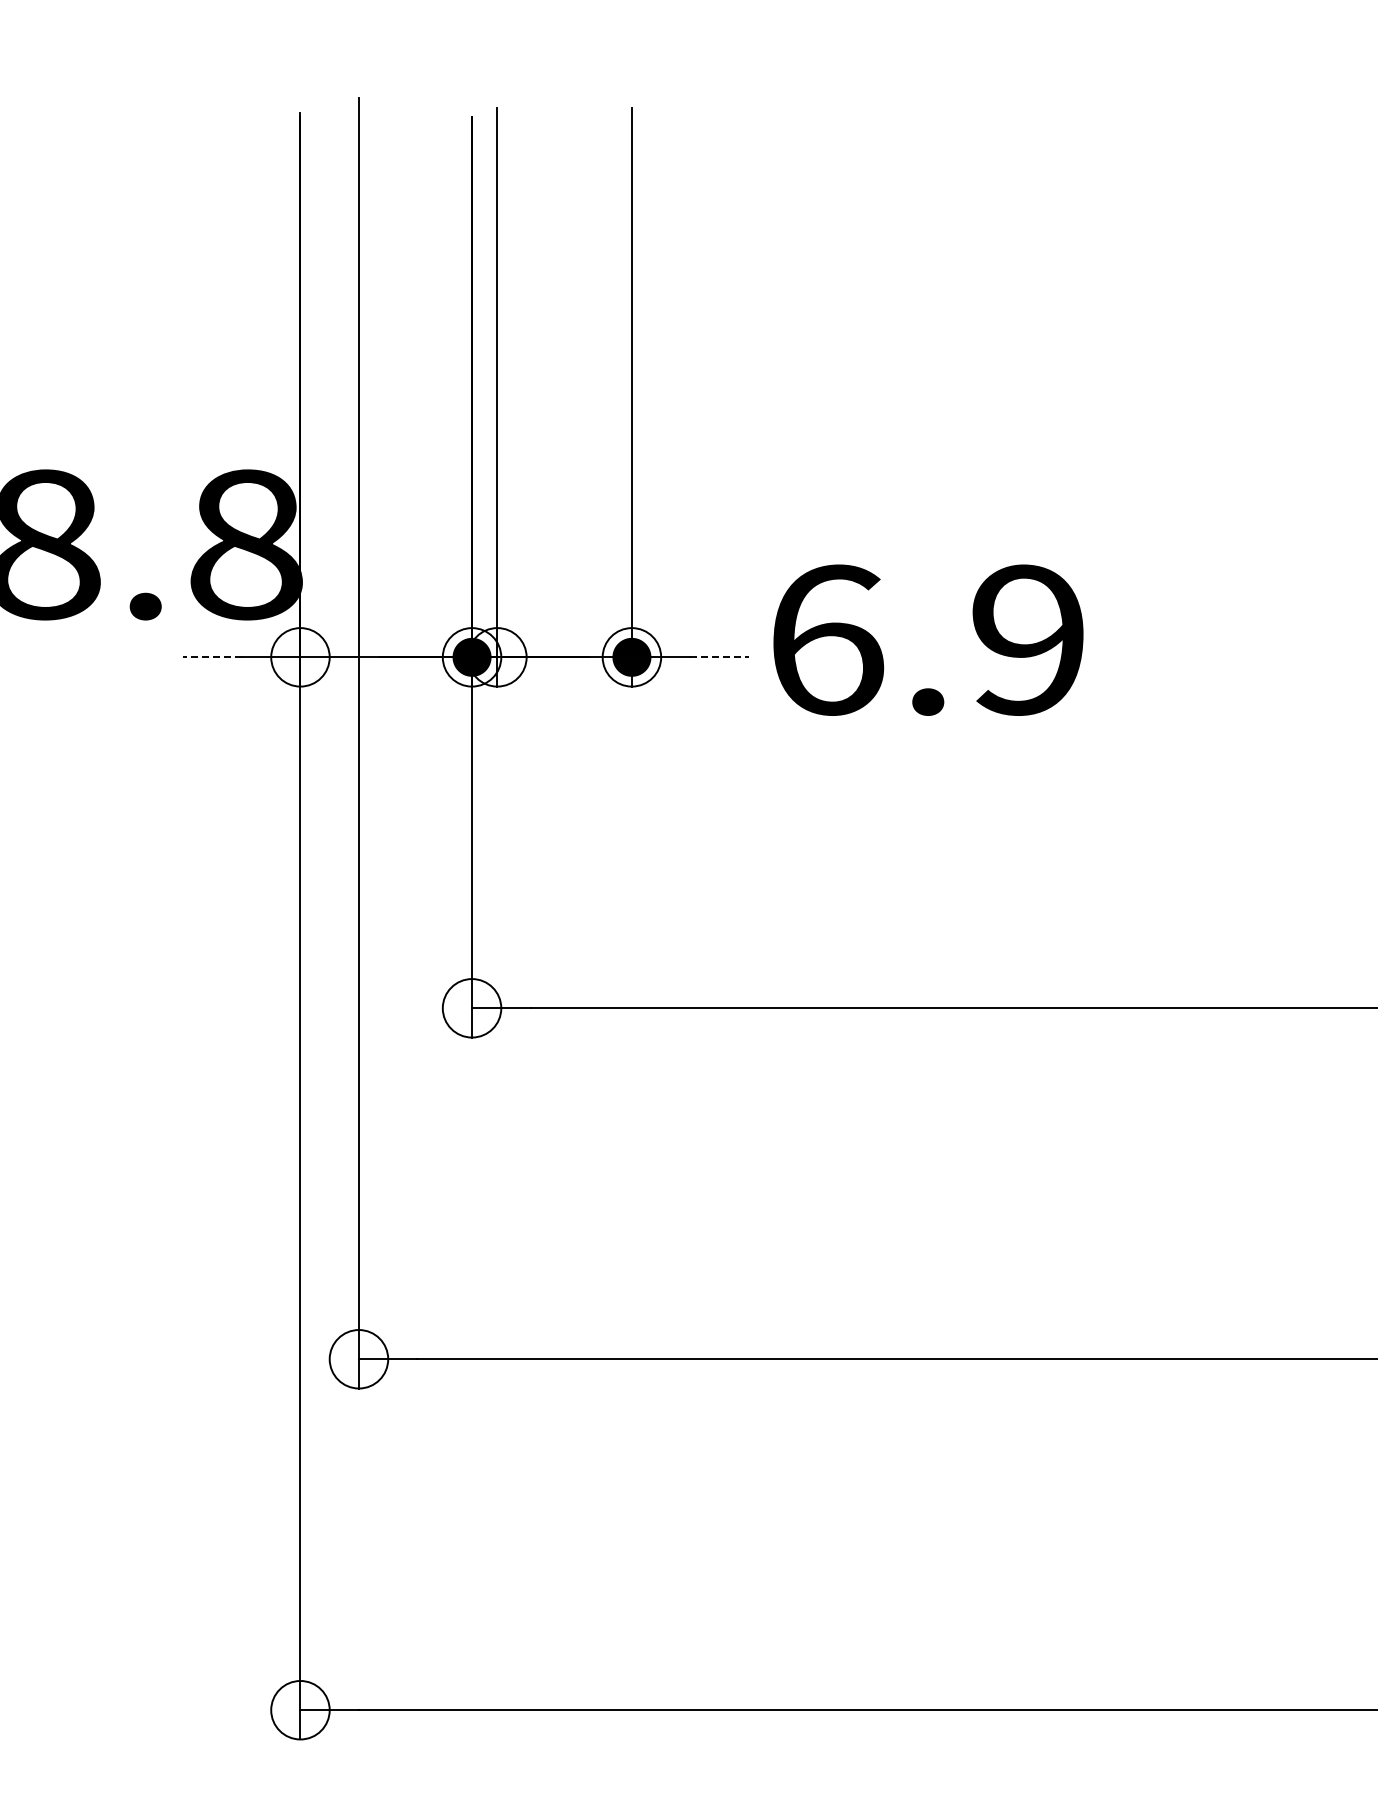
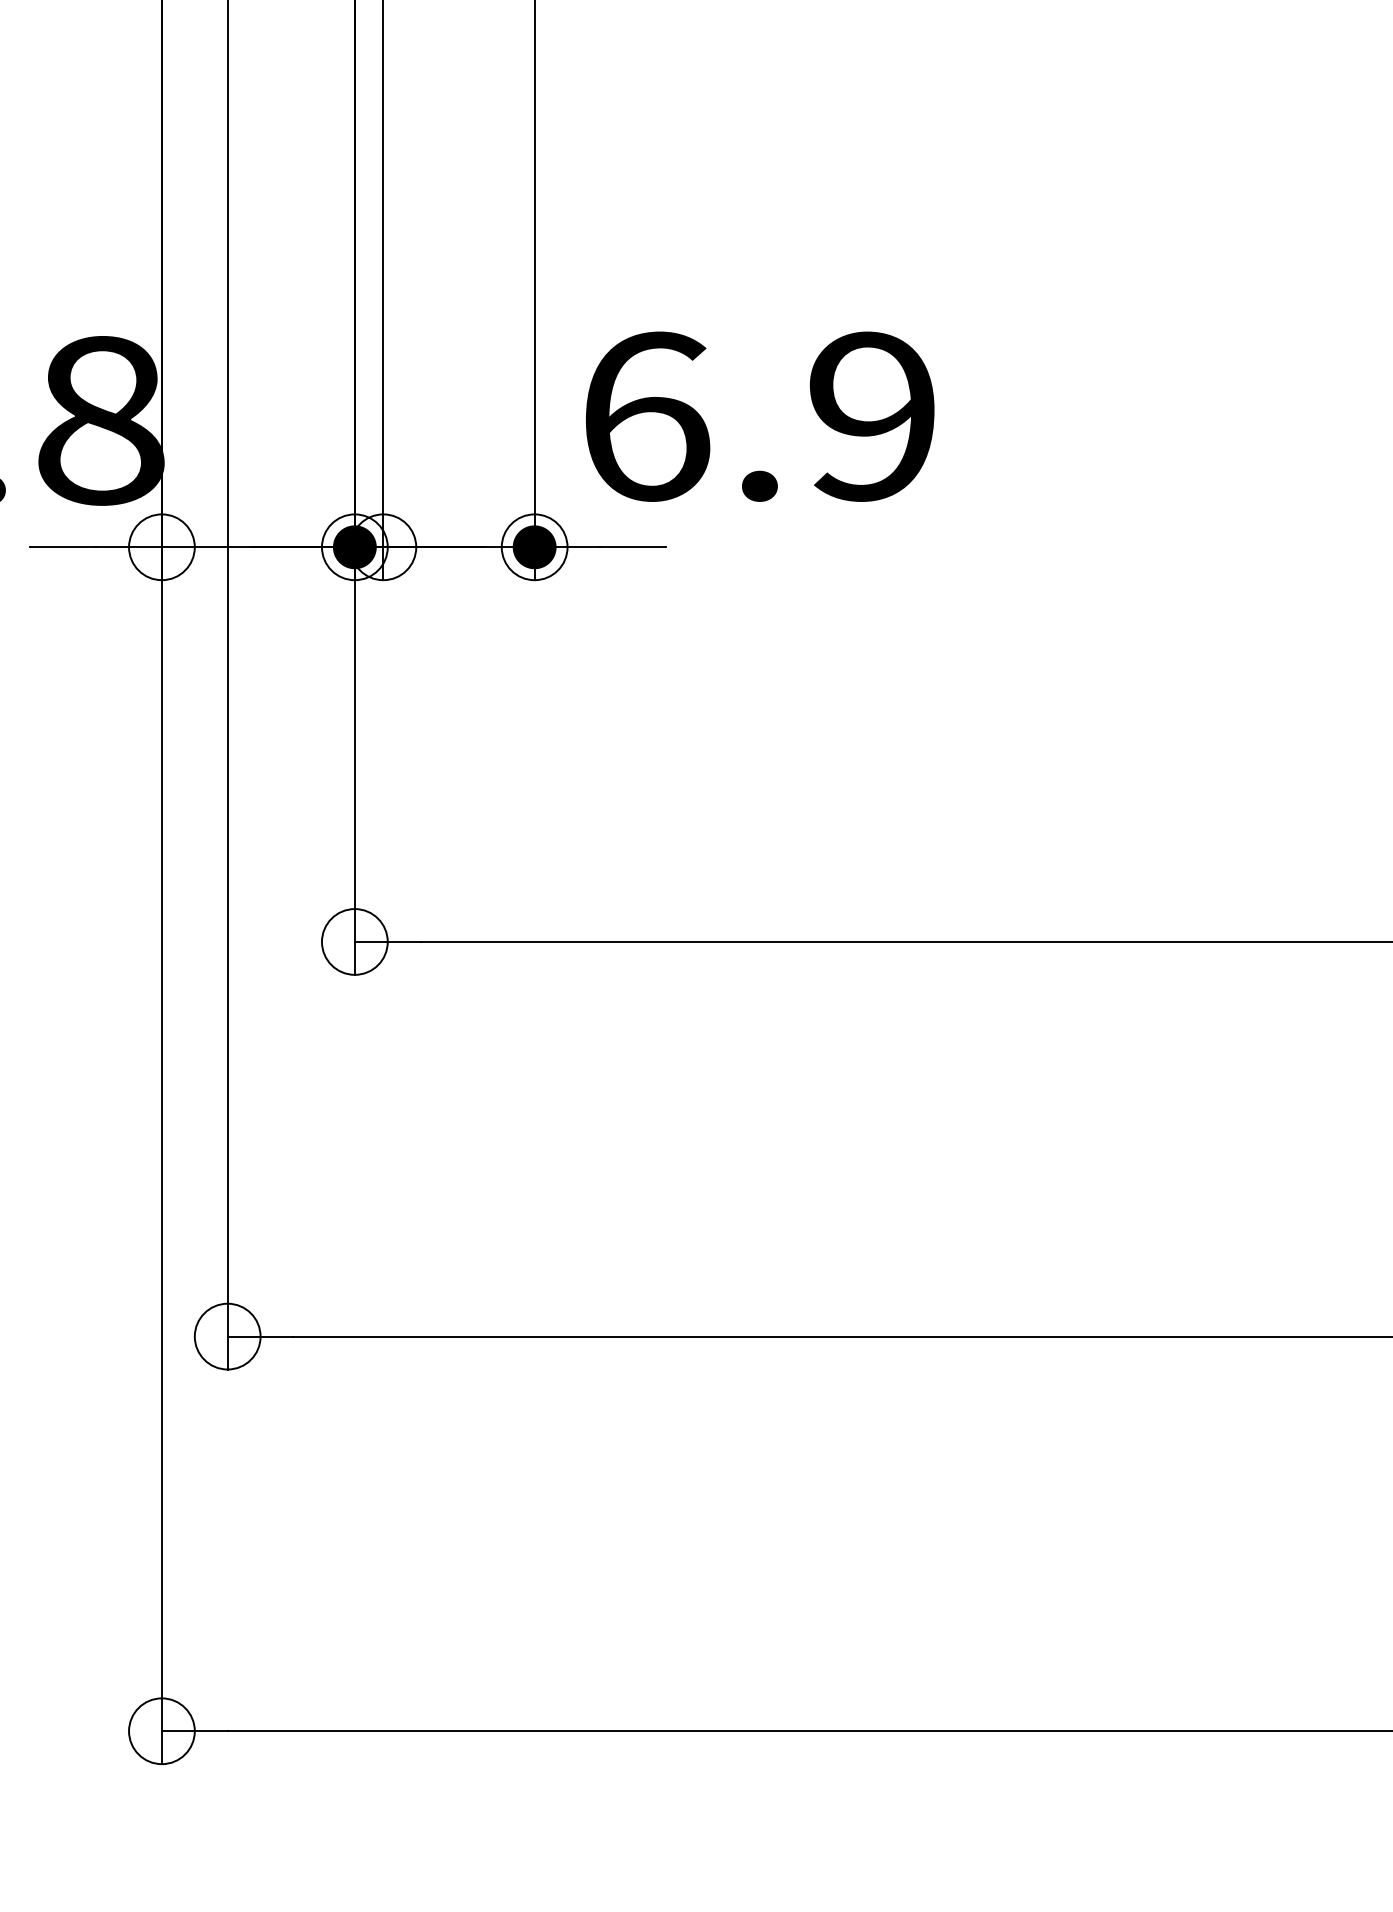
text: (928, 639) -> (760, 415), moved
line: (212, 657) -> (63, 547), dashed -> solid
line: (720, 657) -> (634, 547), dashed -> solid

